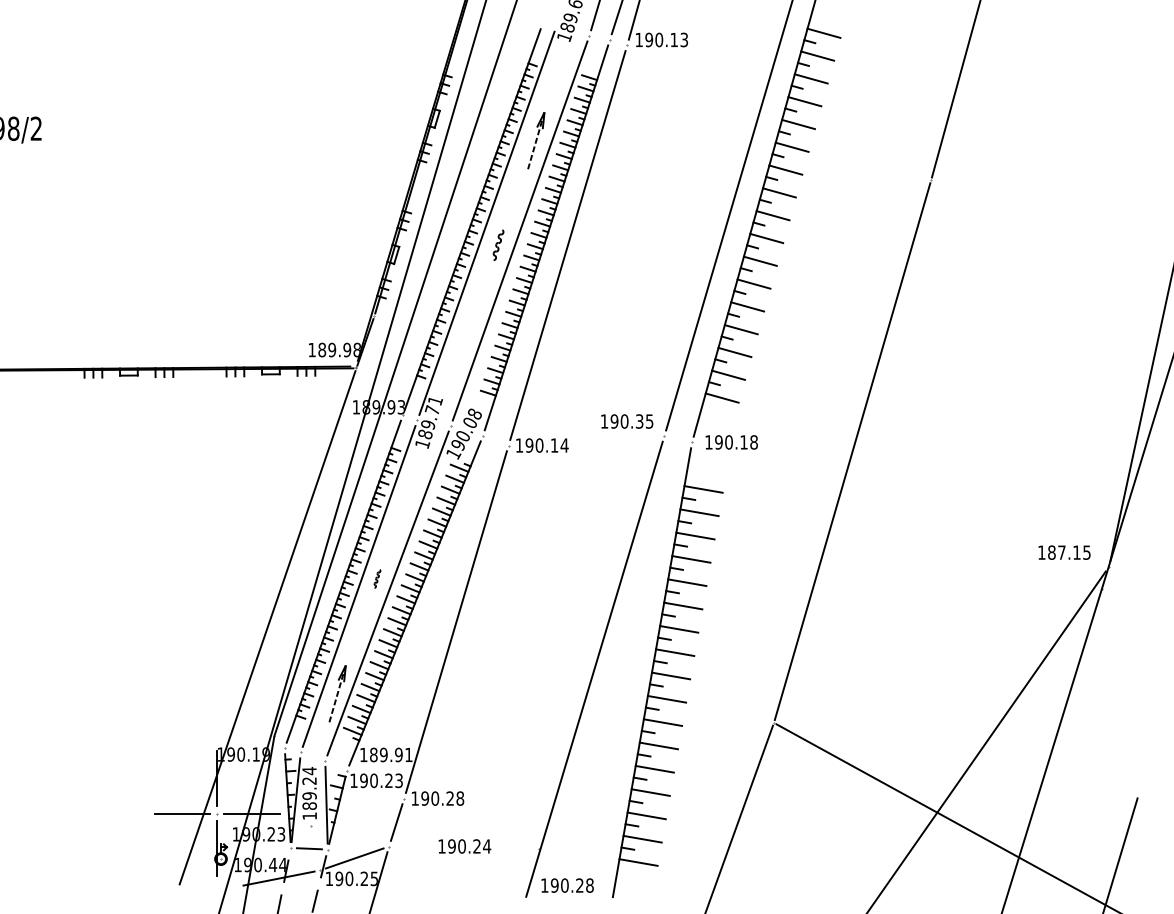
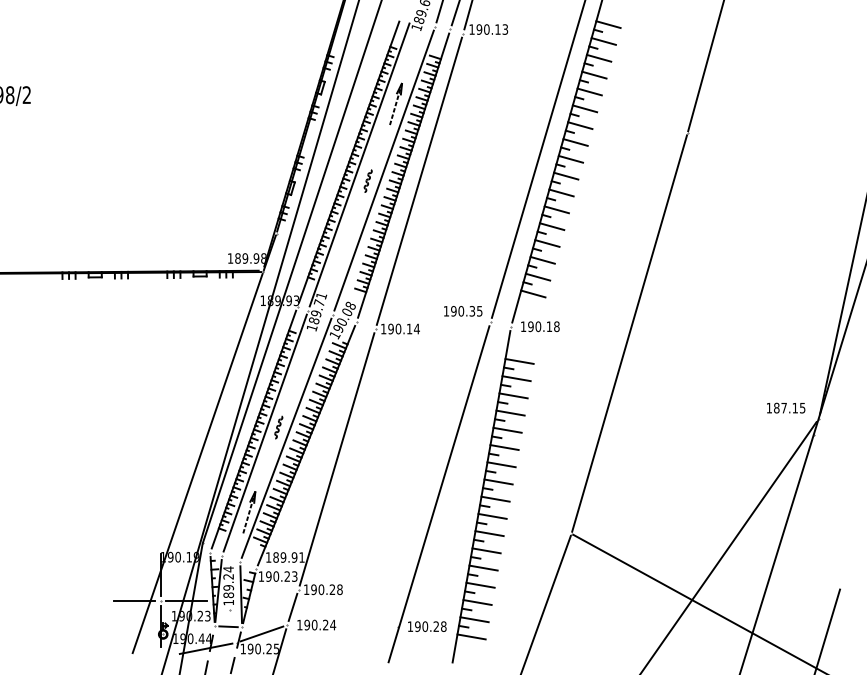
part: (377, 578) -> (278, 427), size x1.67
text: (464, 846) -> (316, 625), moved
text: (567, 885) -> (427, 626), moved

